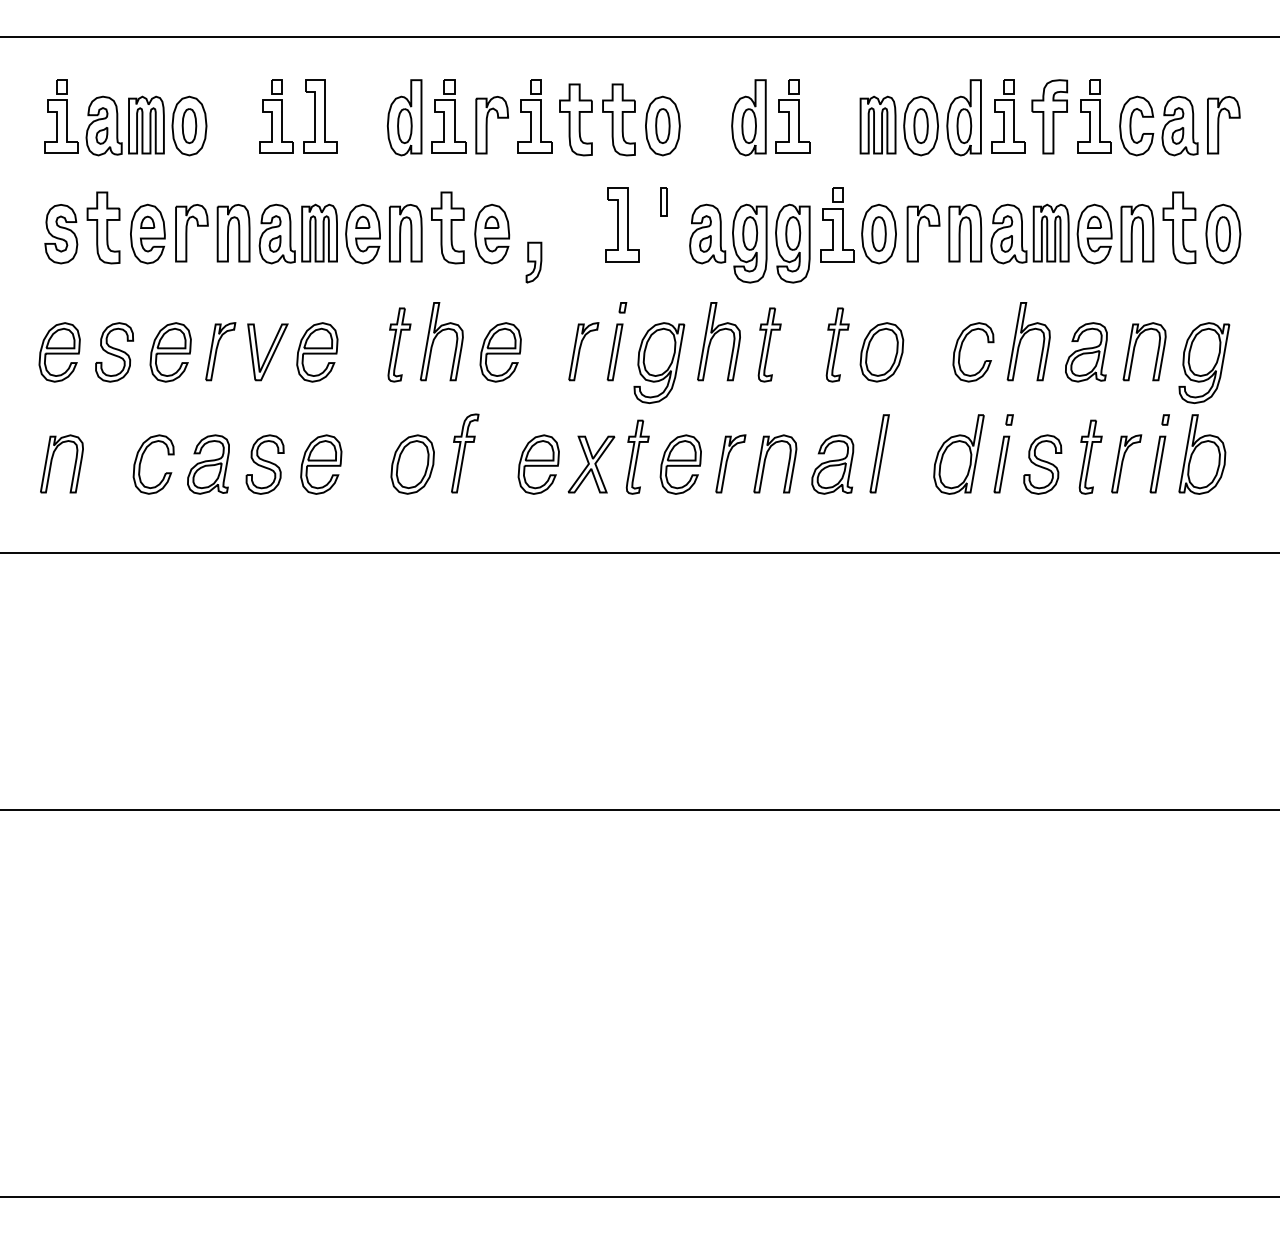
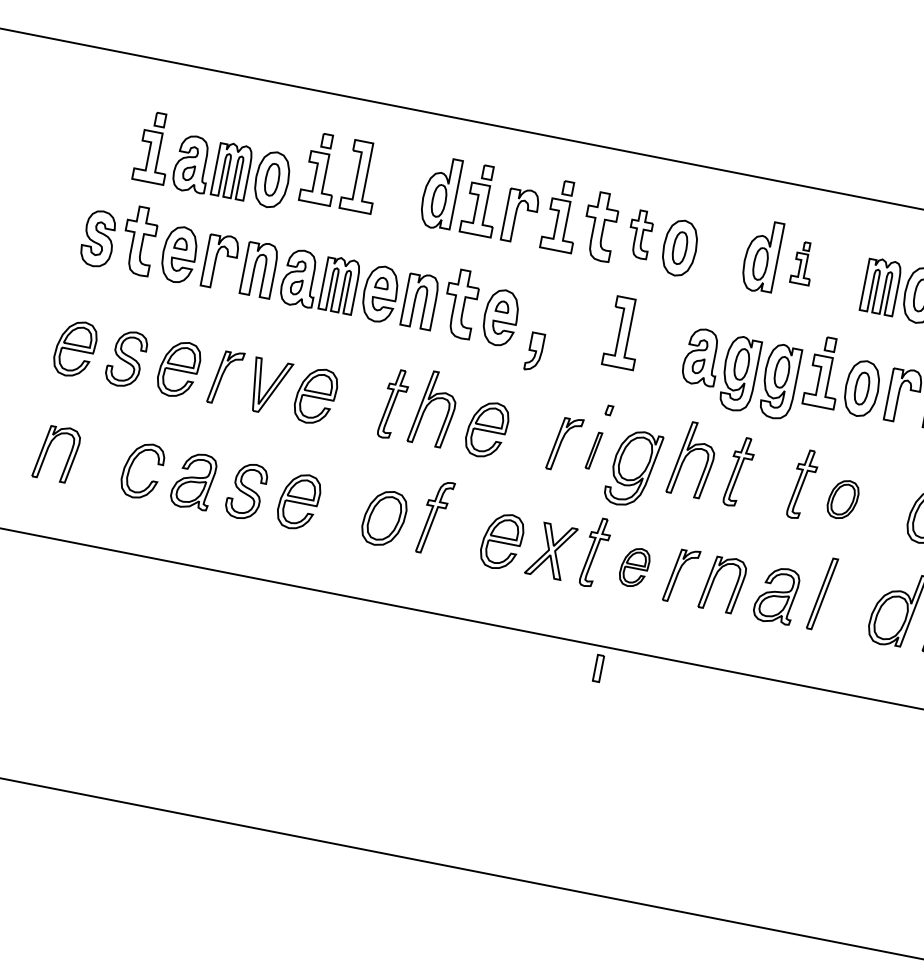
part: (792, 116) -> (802, 262), size x0.6
part: (125, 117) -> (214, 160), moved
part: (618, 119) -> (639, 233), size x0.7
part: (663, 201) -> (598, 667), moved
part: (614, 352) -> (593, 450), size x0.7
part: (881, 352) -> (842, 499), size x0.7
part: (680, 464) -> (634, 567), size x0.7

